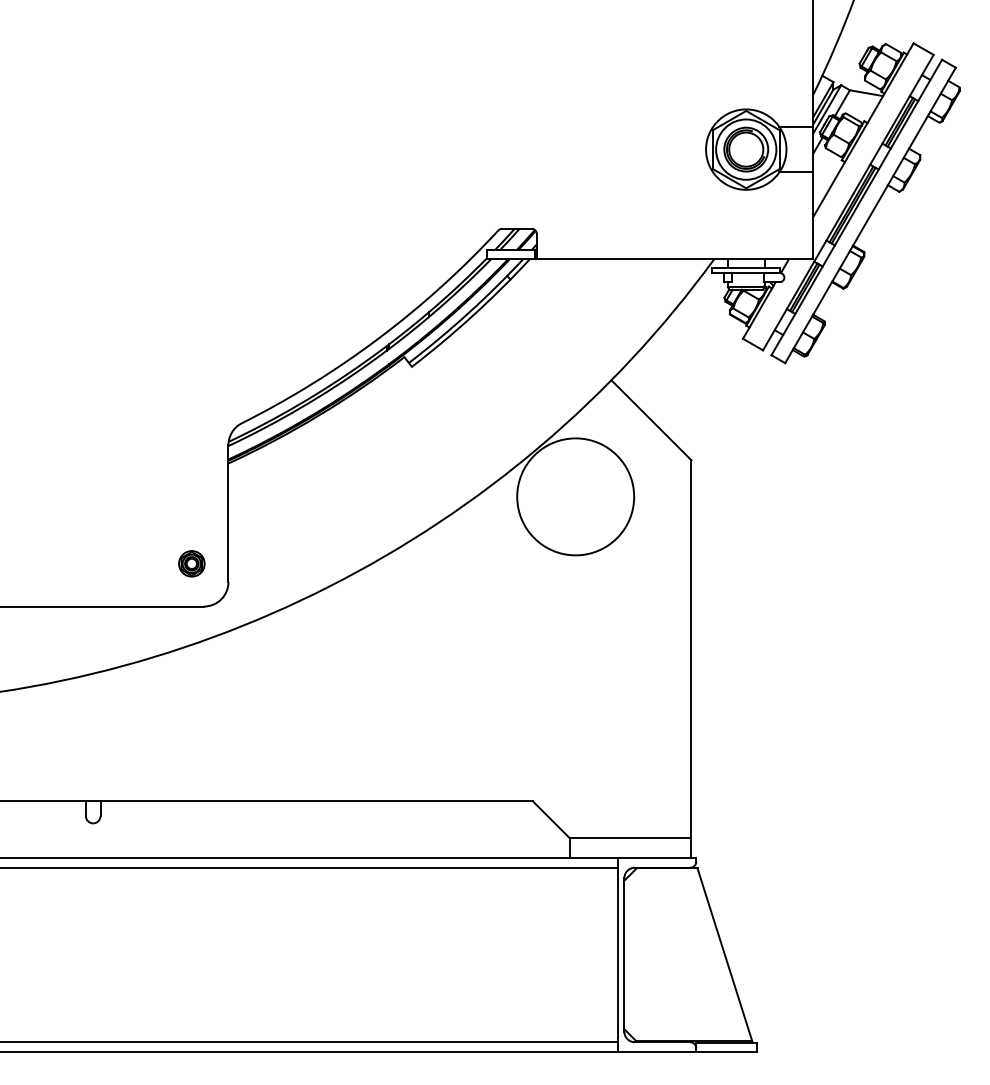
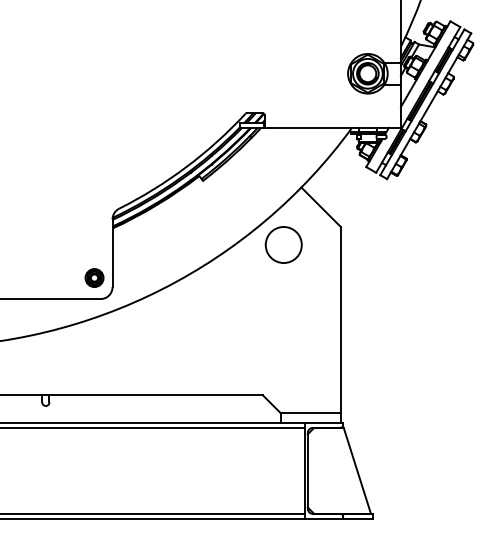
circle: (575, 495) -> (283, 244), size x0.62
part: (191, 562) -> (94, 277), size x1.43

